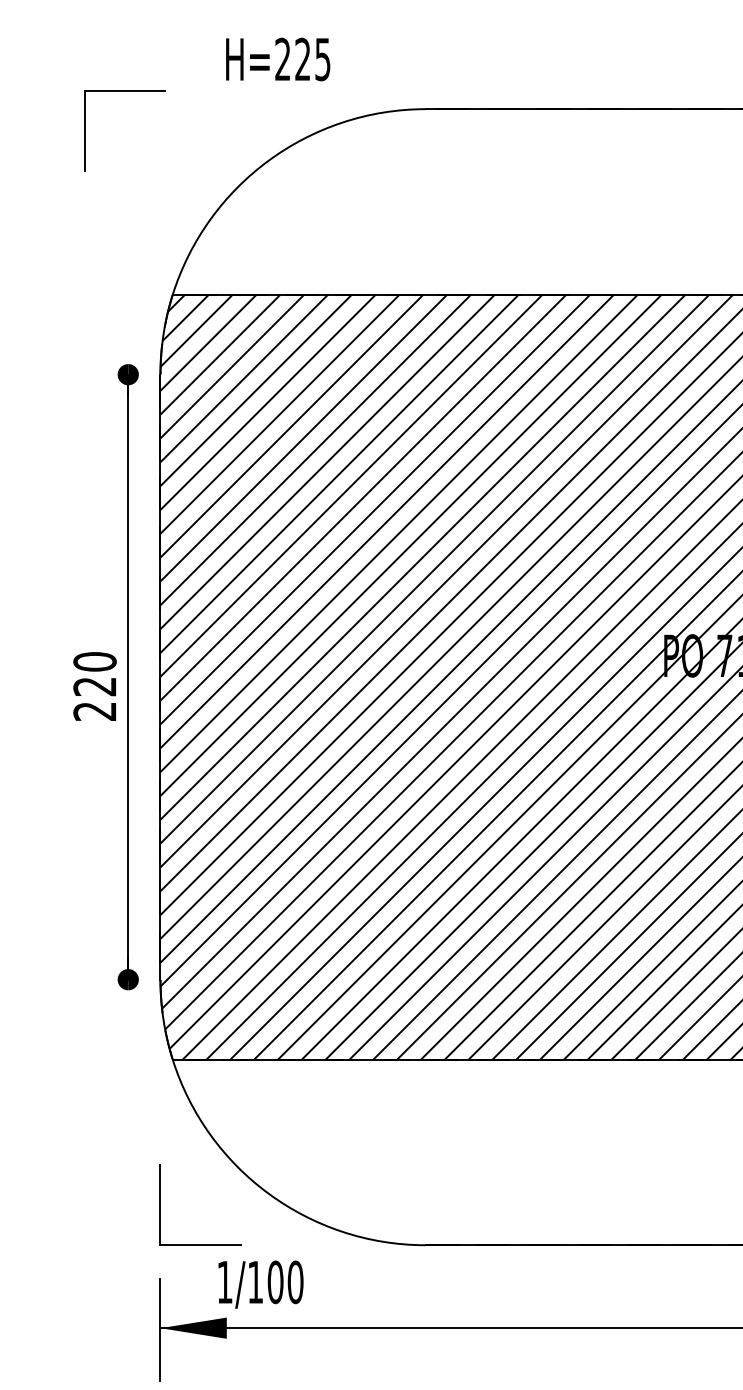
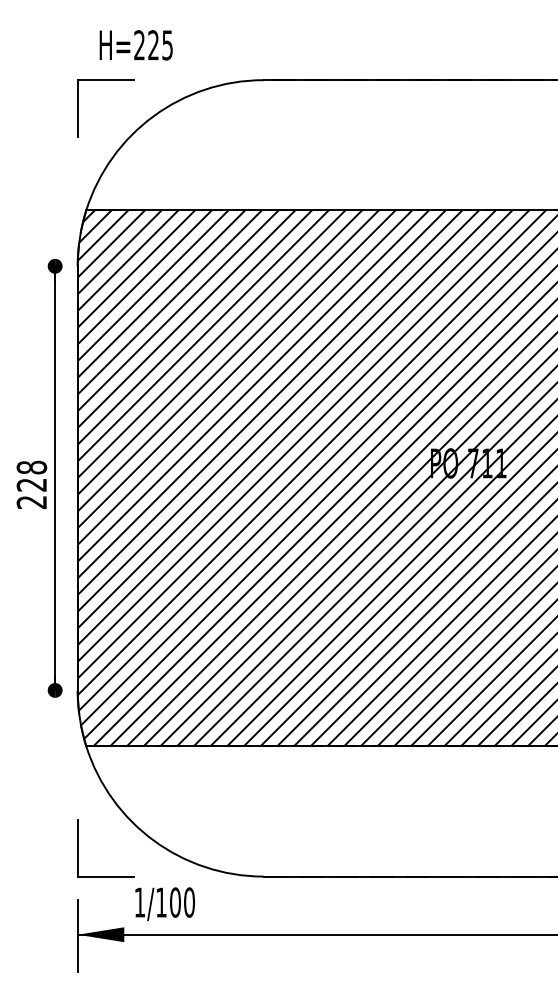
text: (277, 59) -> (135, 45), moved
part: (85, 131) -> (78, 108), moved
text: (94, 661) -> (31, 467), 220 -> 228
text: (259, 1283) -> (164, 903), moved

